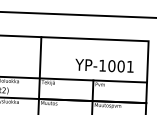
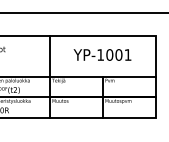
text: (104, 65) -> (102, 54), moved

